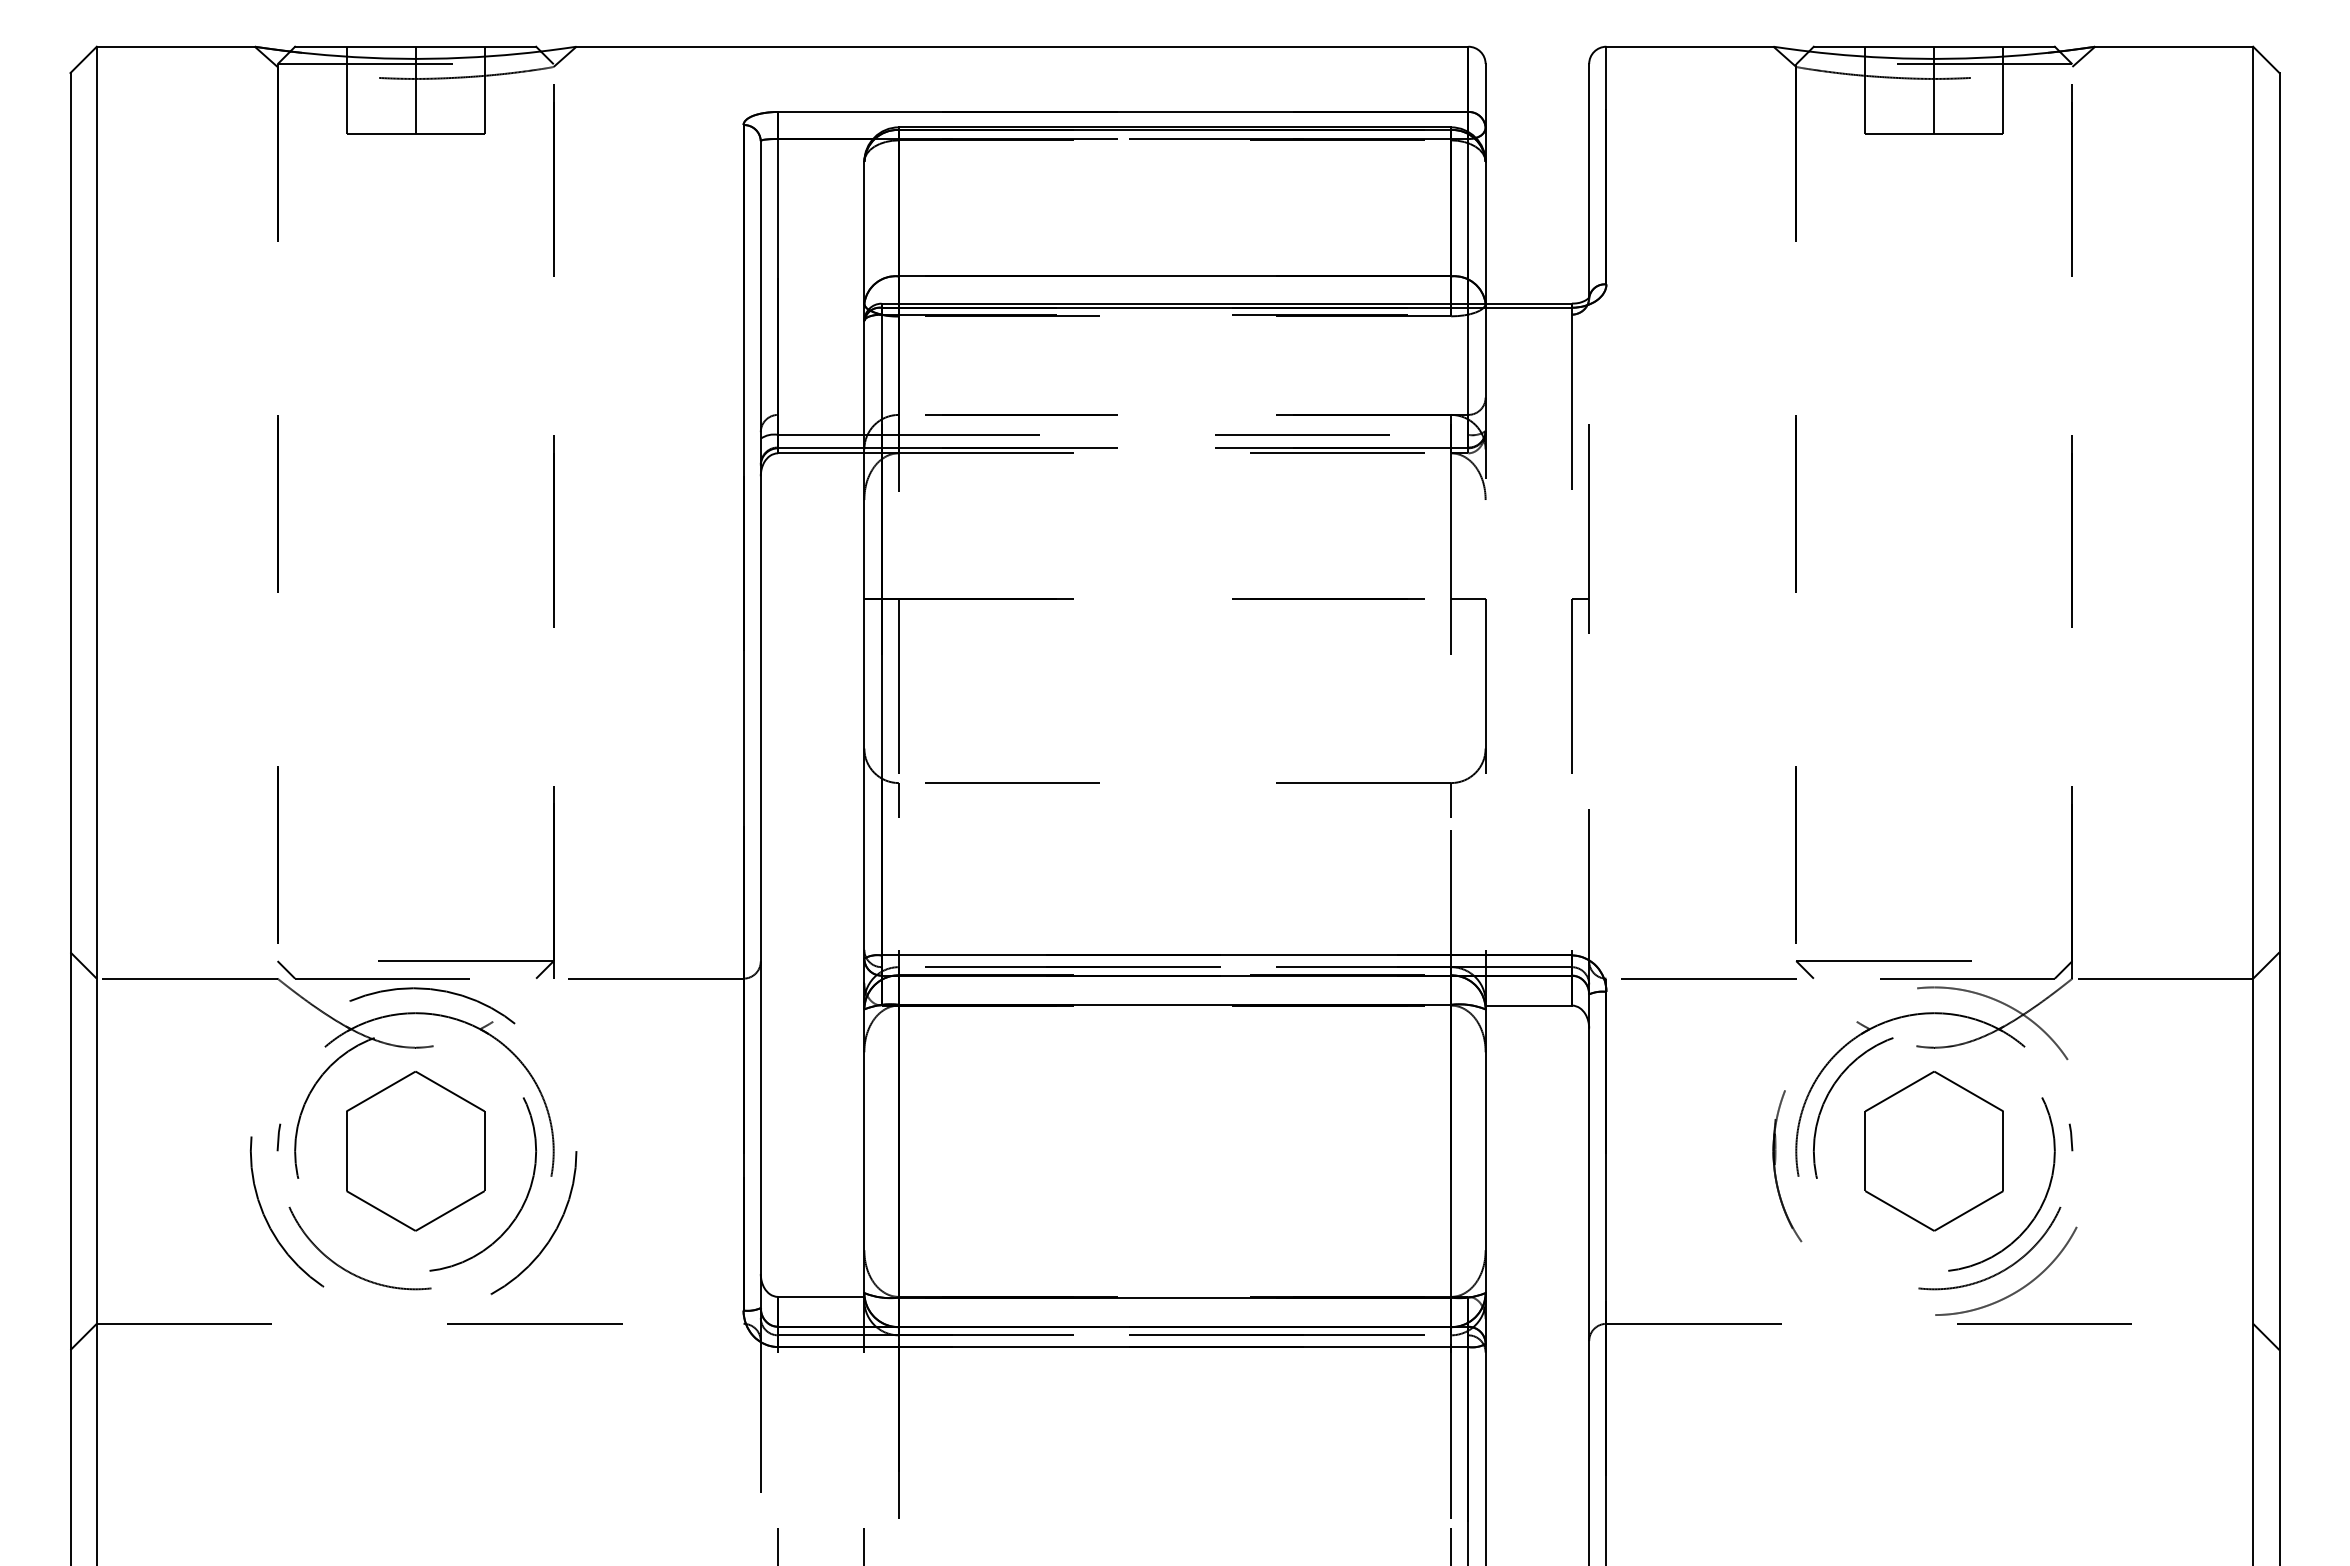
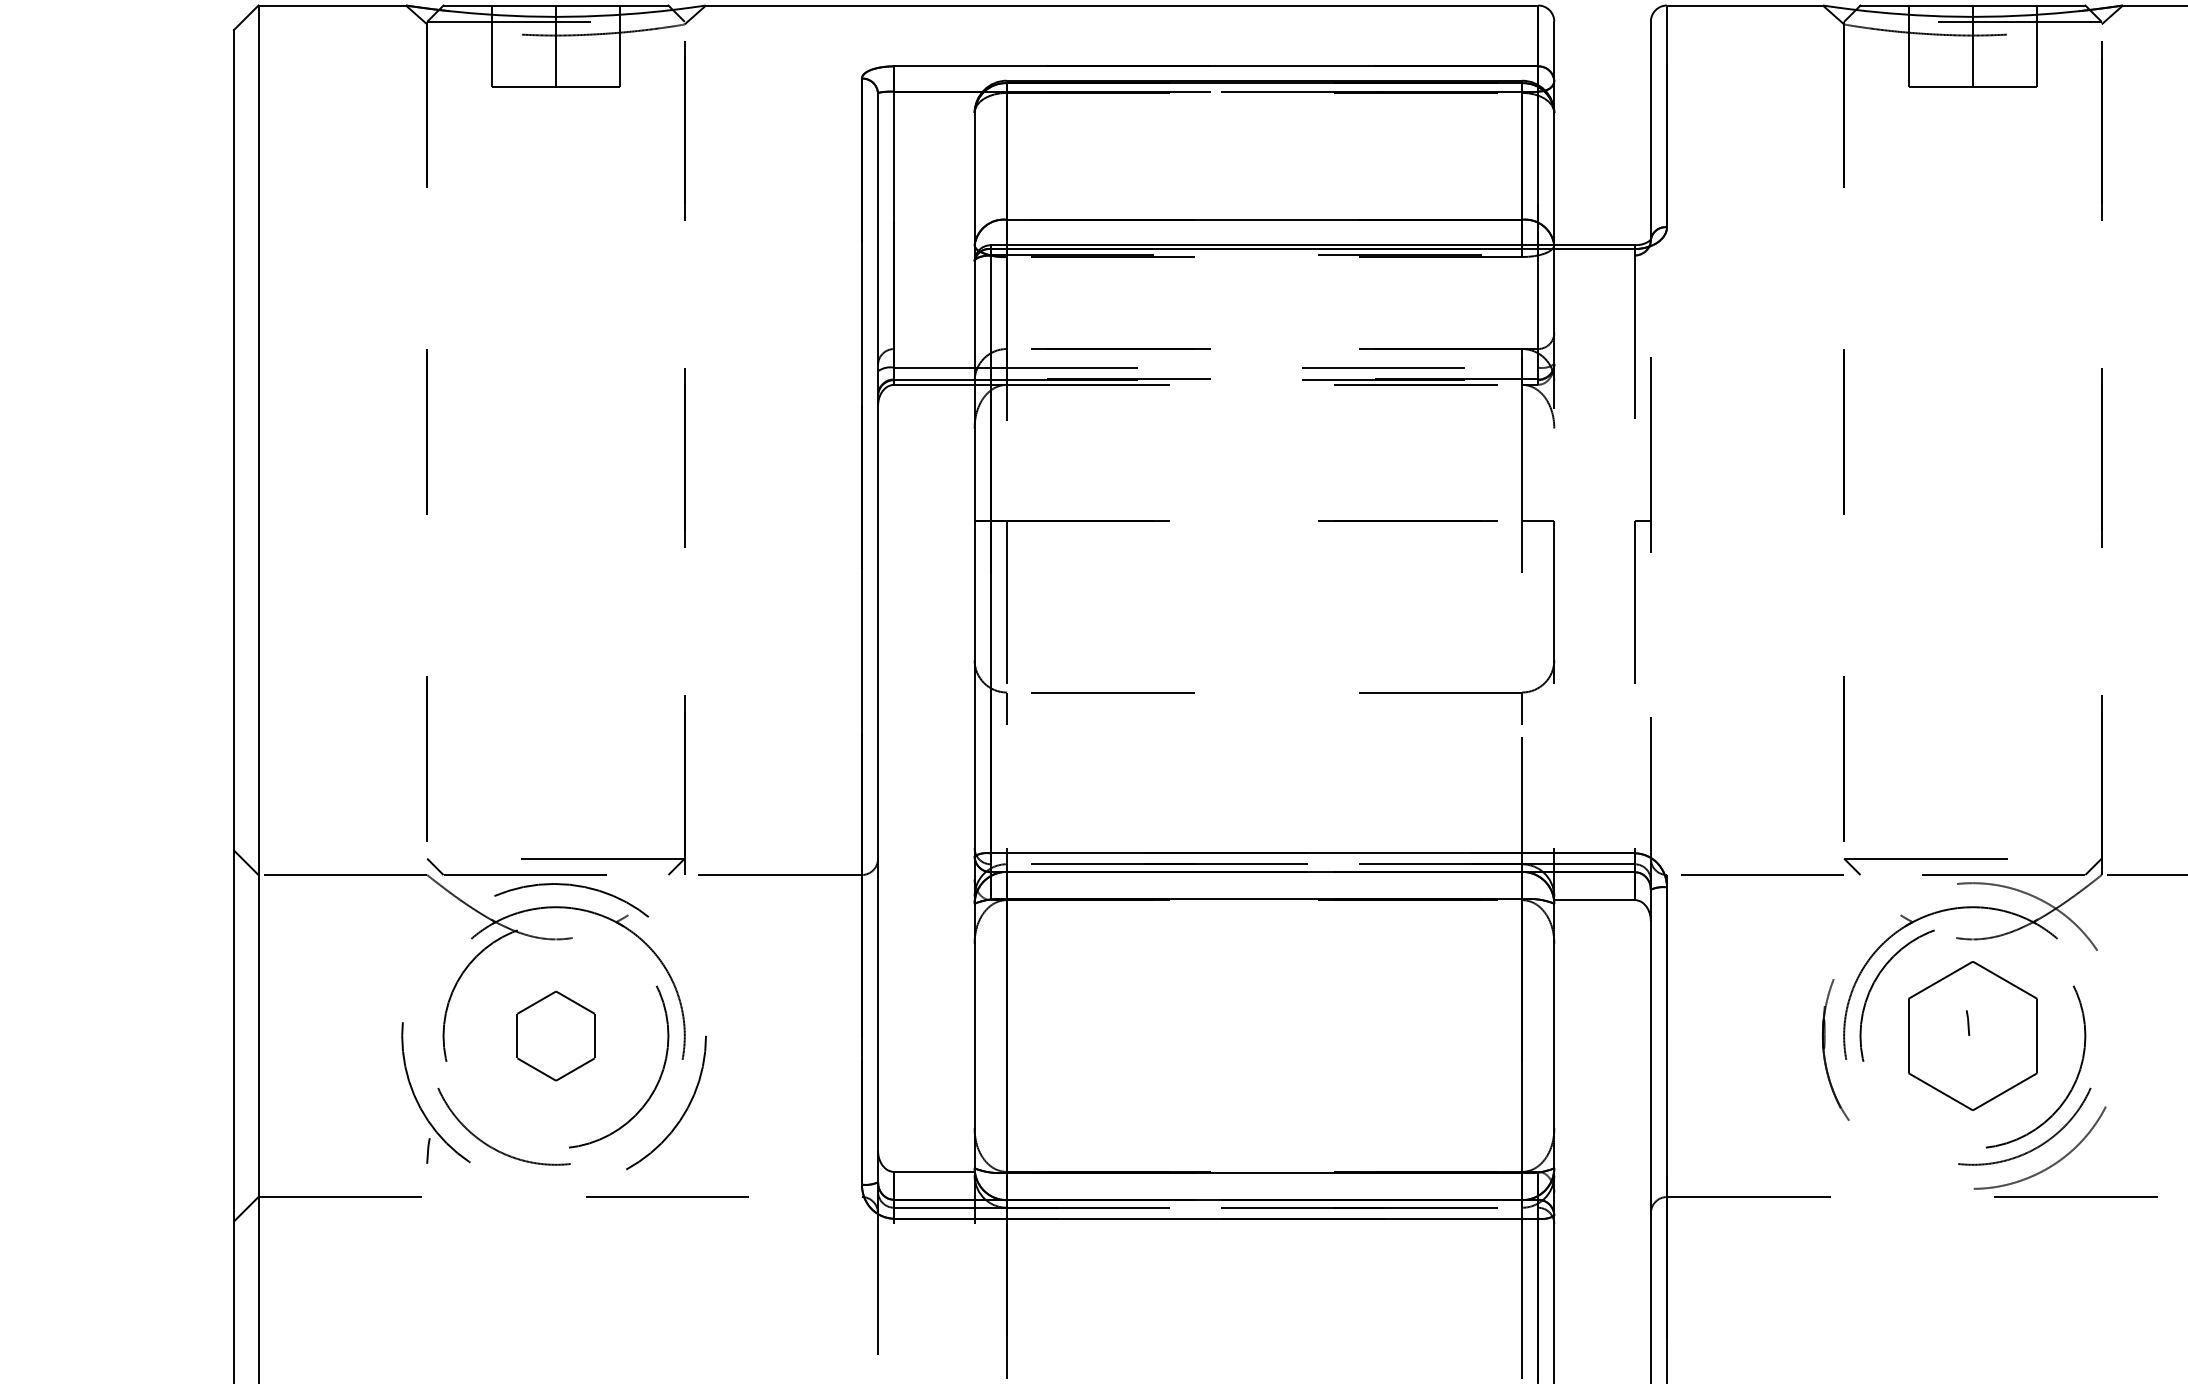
line: (278, 1137) -> (428, 1151), moved
line: (2070, 1137) -> (1967, 1023), moved
part: (415, 1151) -> (555, 1036), size x0.6

